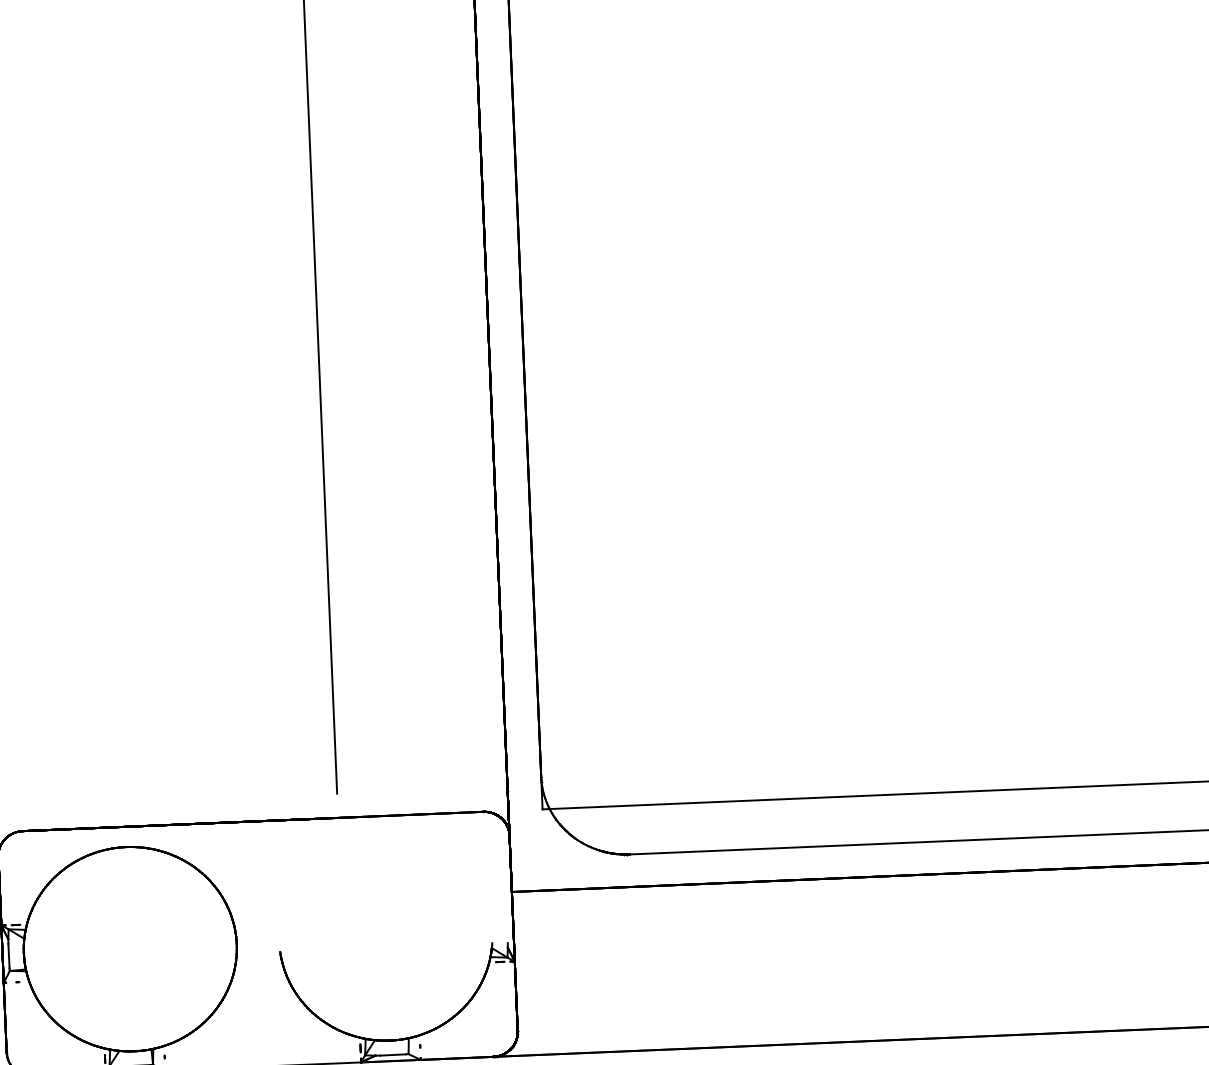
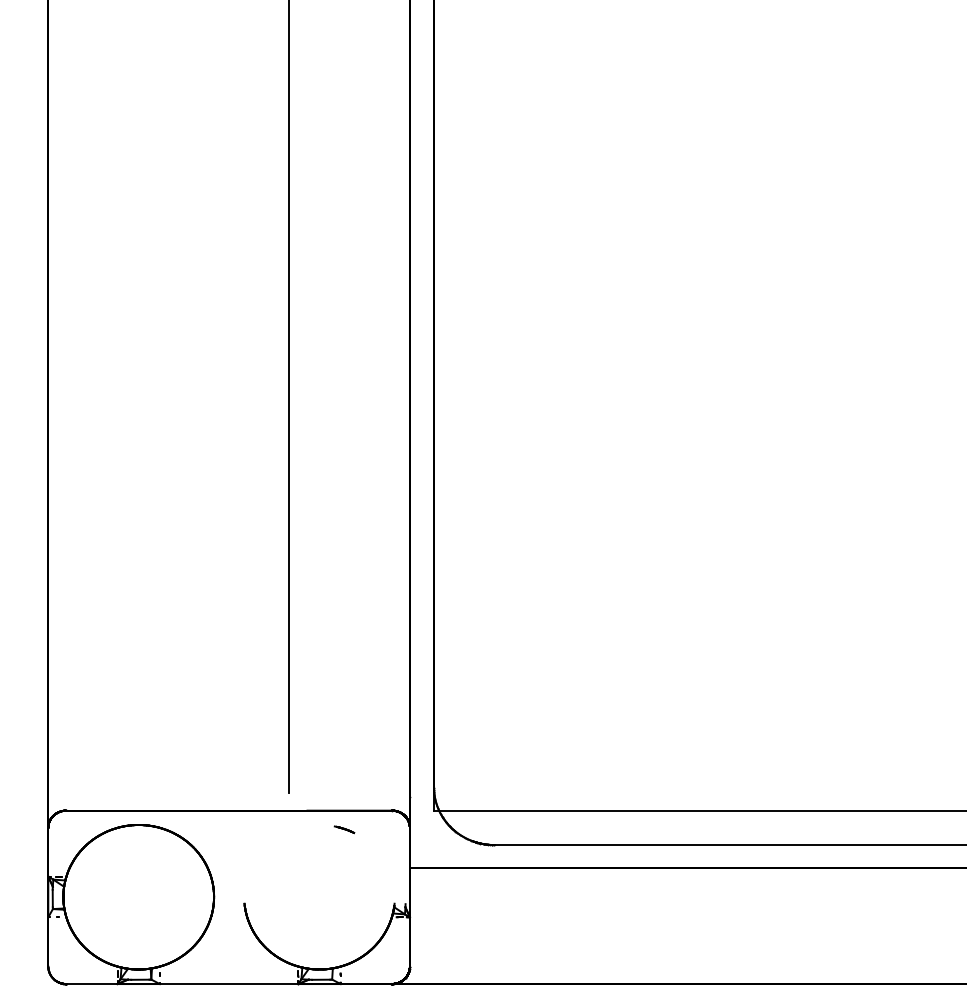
line: (417, 841) -> (344, 829), added

